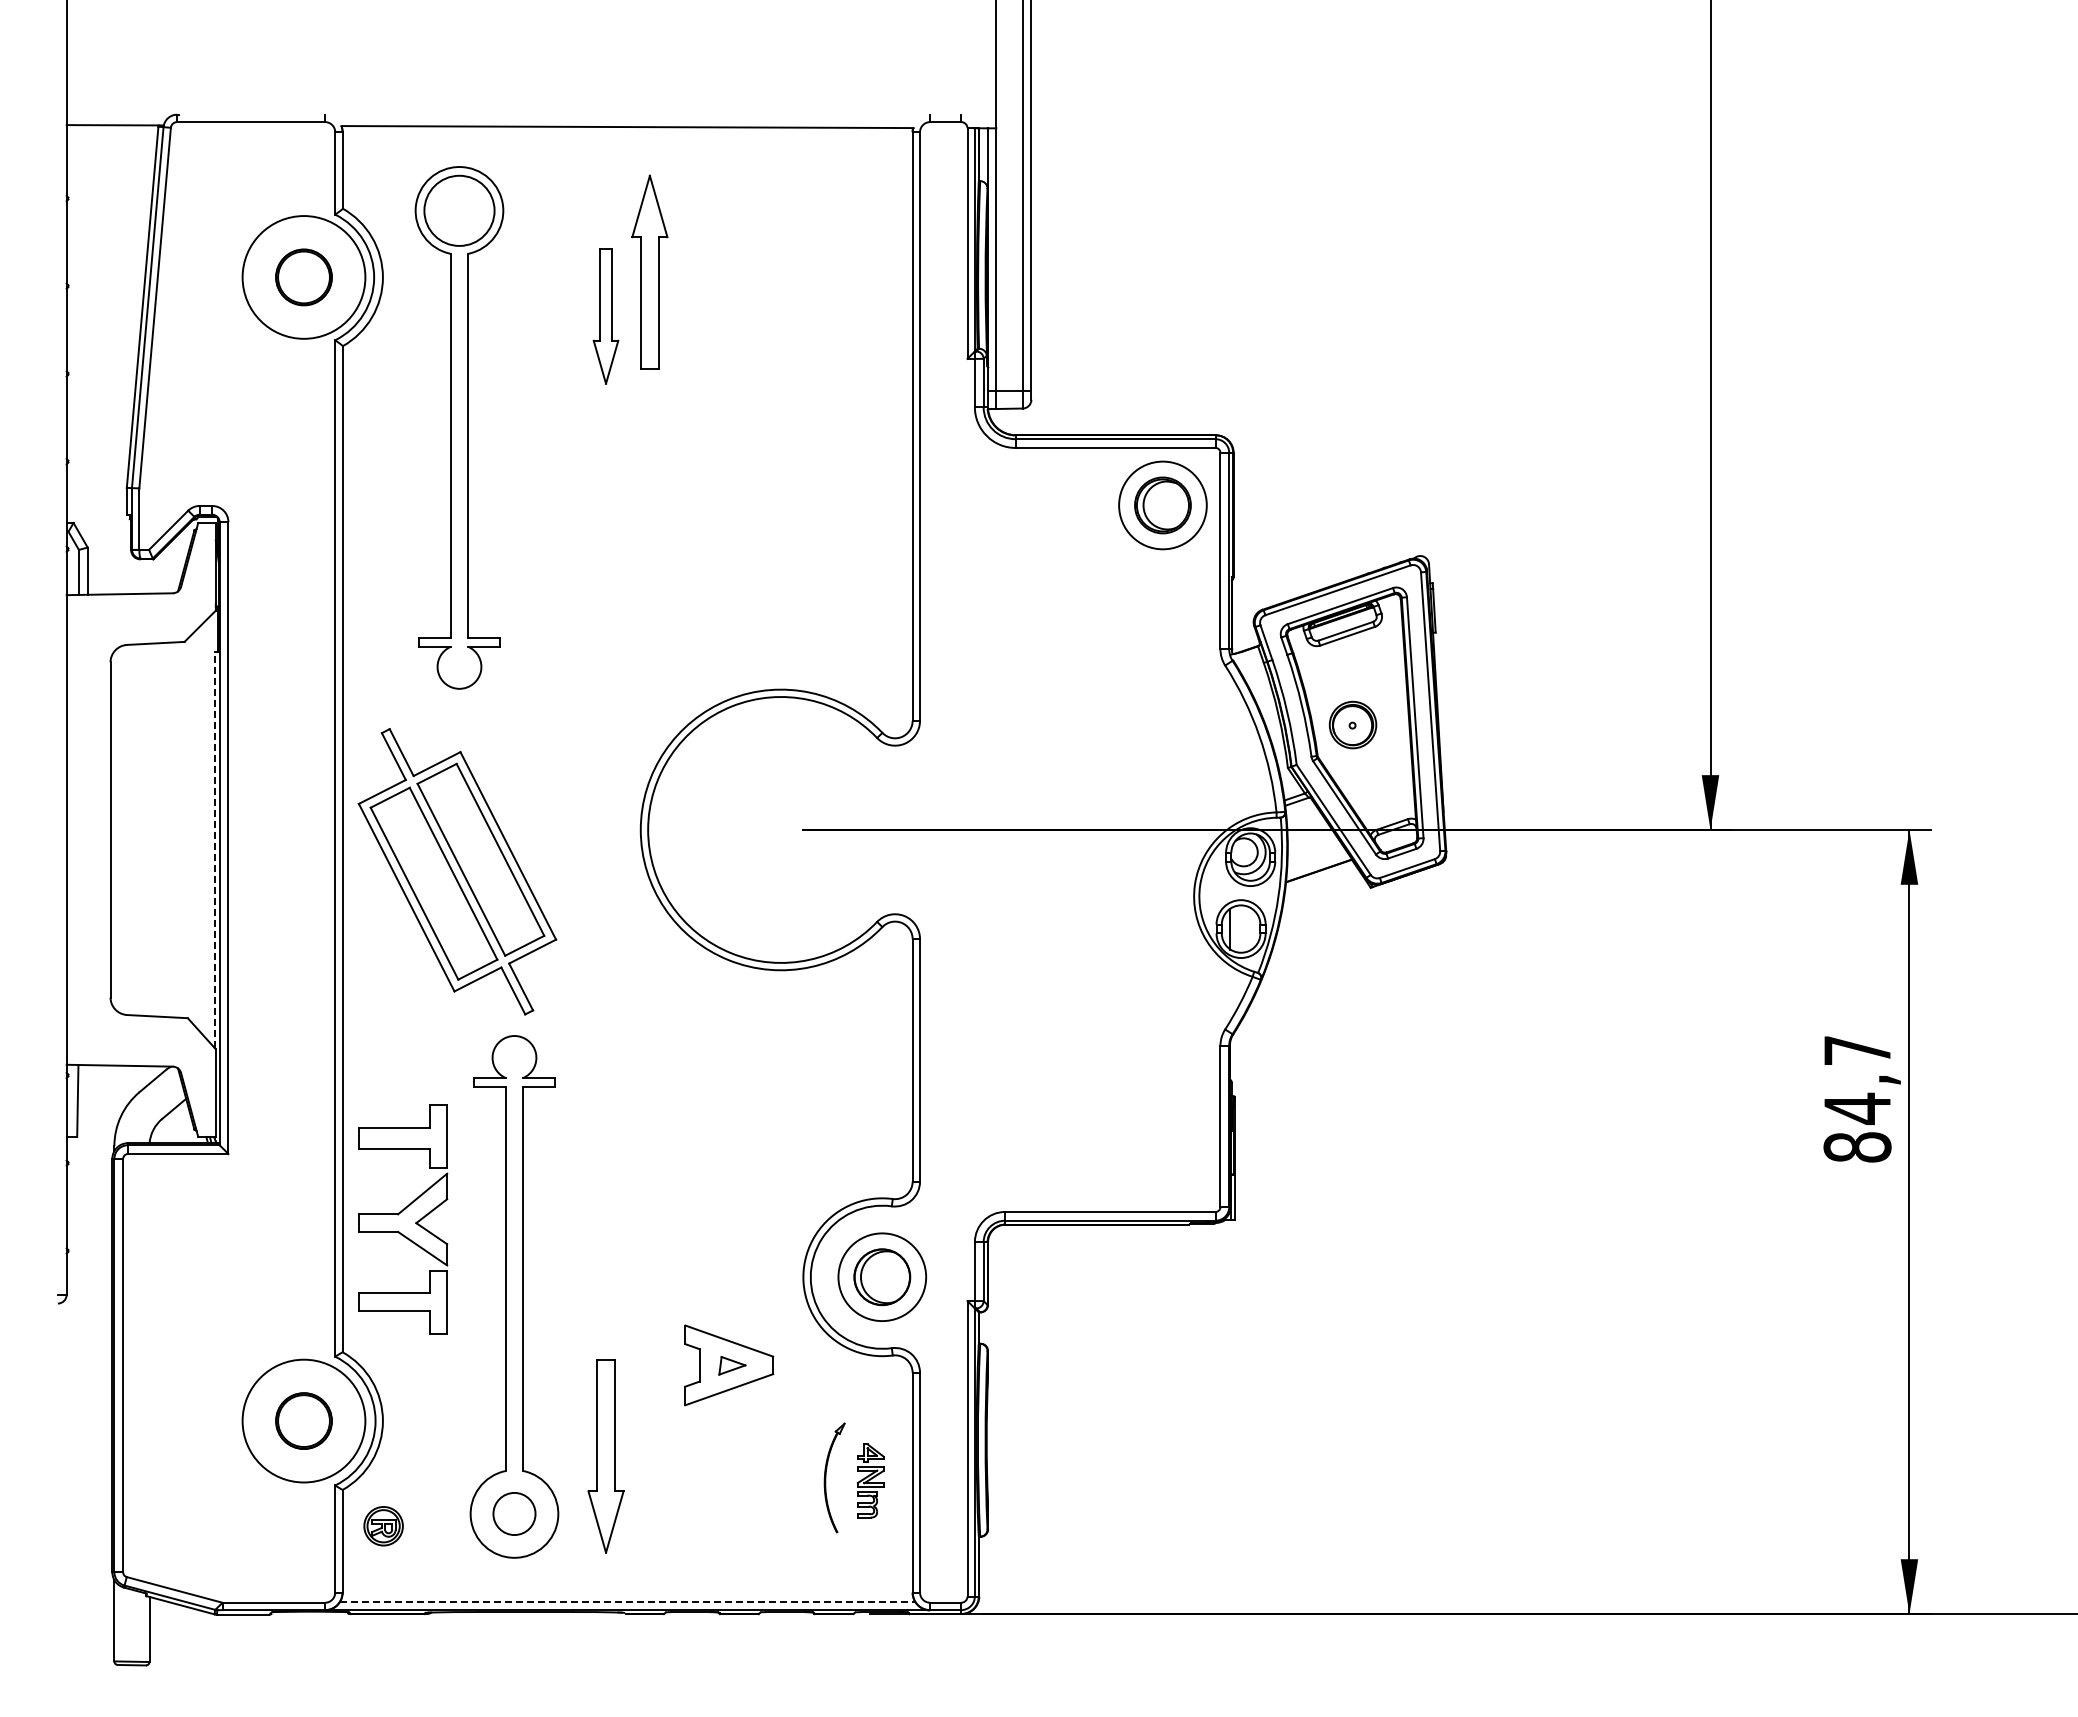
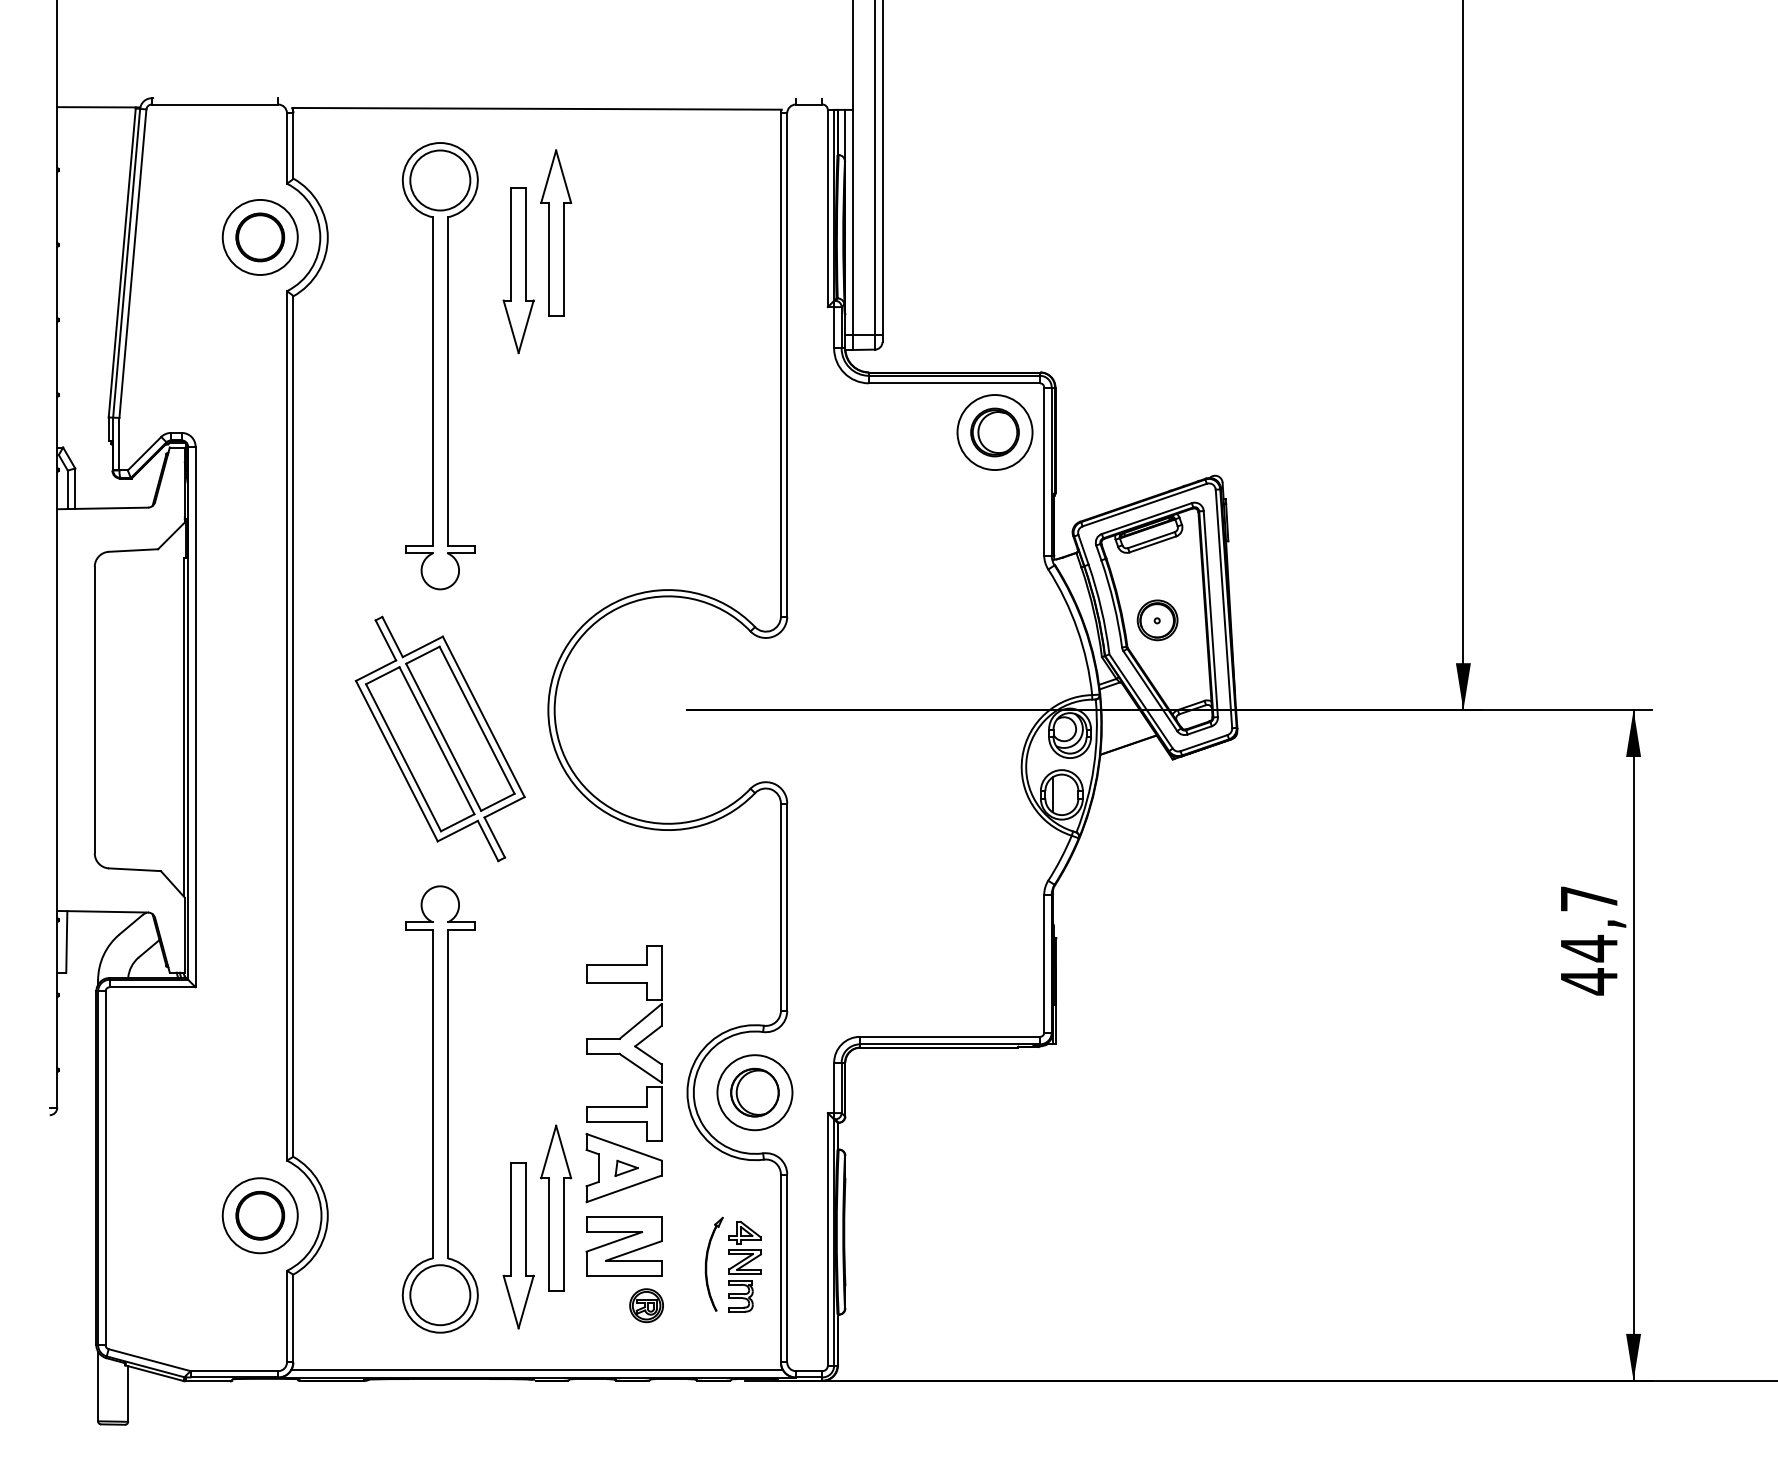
circle: (303, 277) -> (259, 237), size x0.71
part: (605, 316) -> (518, 270), size x1.43
part: (459, 427) -> (440, 365), moved
line: (214, 849) -> (183, 726), dashed -> solid
part: (457, 871) -> (440, 738), moved
text: (1857, 1147) -> (1589, 981), 84,7 -> 44,7
part: (403, 1219) -> (624, 1043), moved
part: (649, 1411) -> (555, 1207), added
circle: (303, 1420) -> (259, 1215), size x0.71
part: (729, 1456) -> (624, 1246), added
part: (870, 1480) -> (744, 1266), size x1.43
circle: (514, 1513) -> (440, 1294), size x1.67
part: (383, 1526) -> (646, 1305), moved
line: (628, 1601) -> (537, 1370), dashed -> solid

